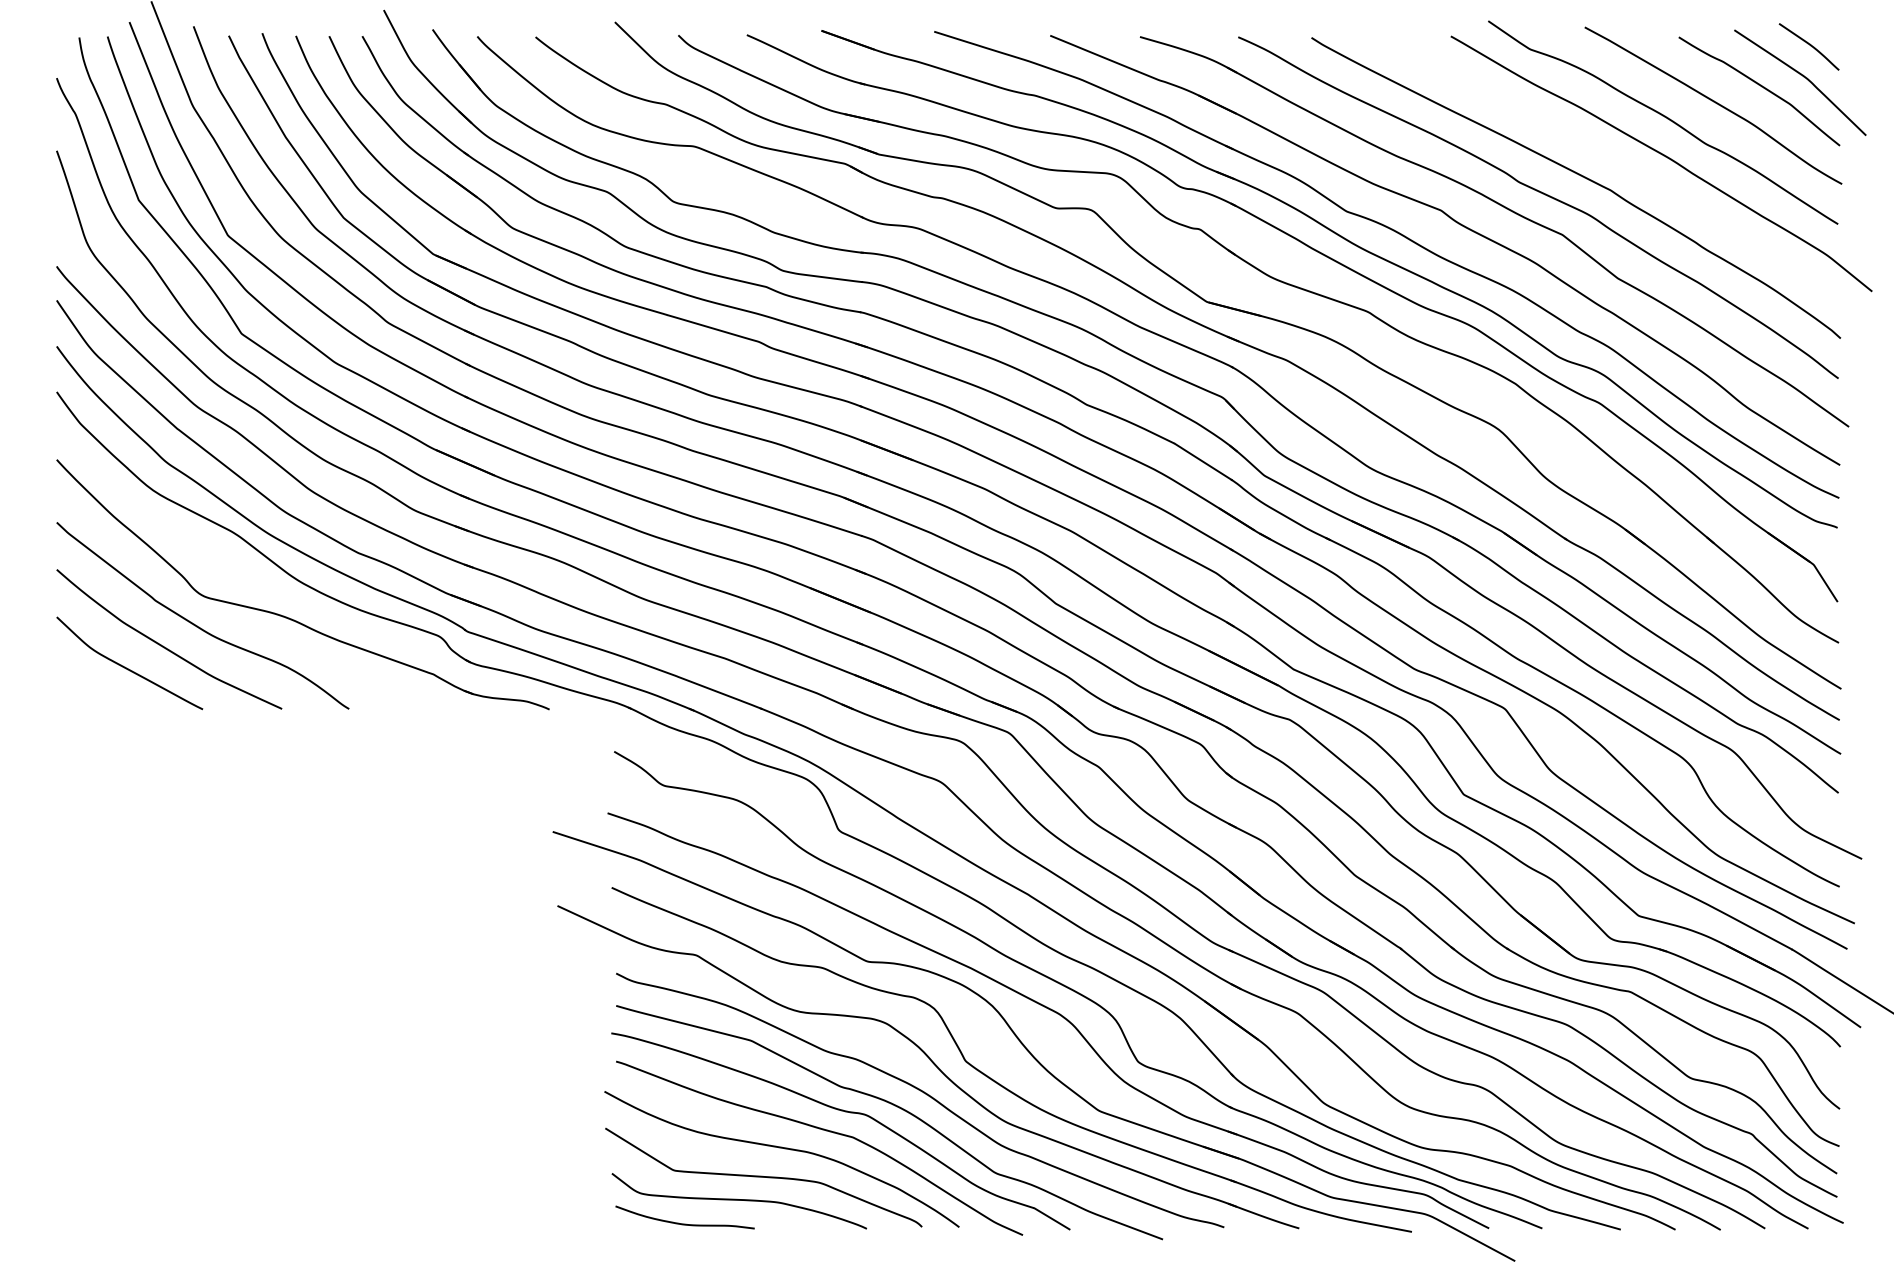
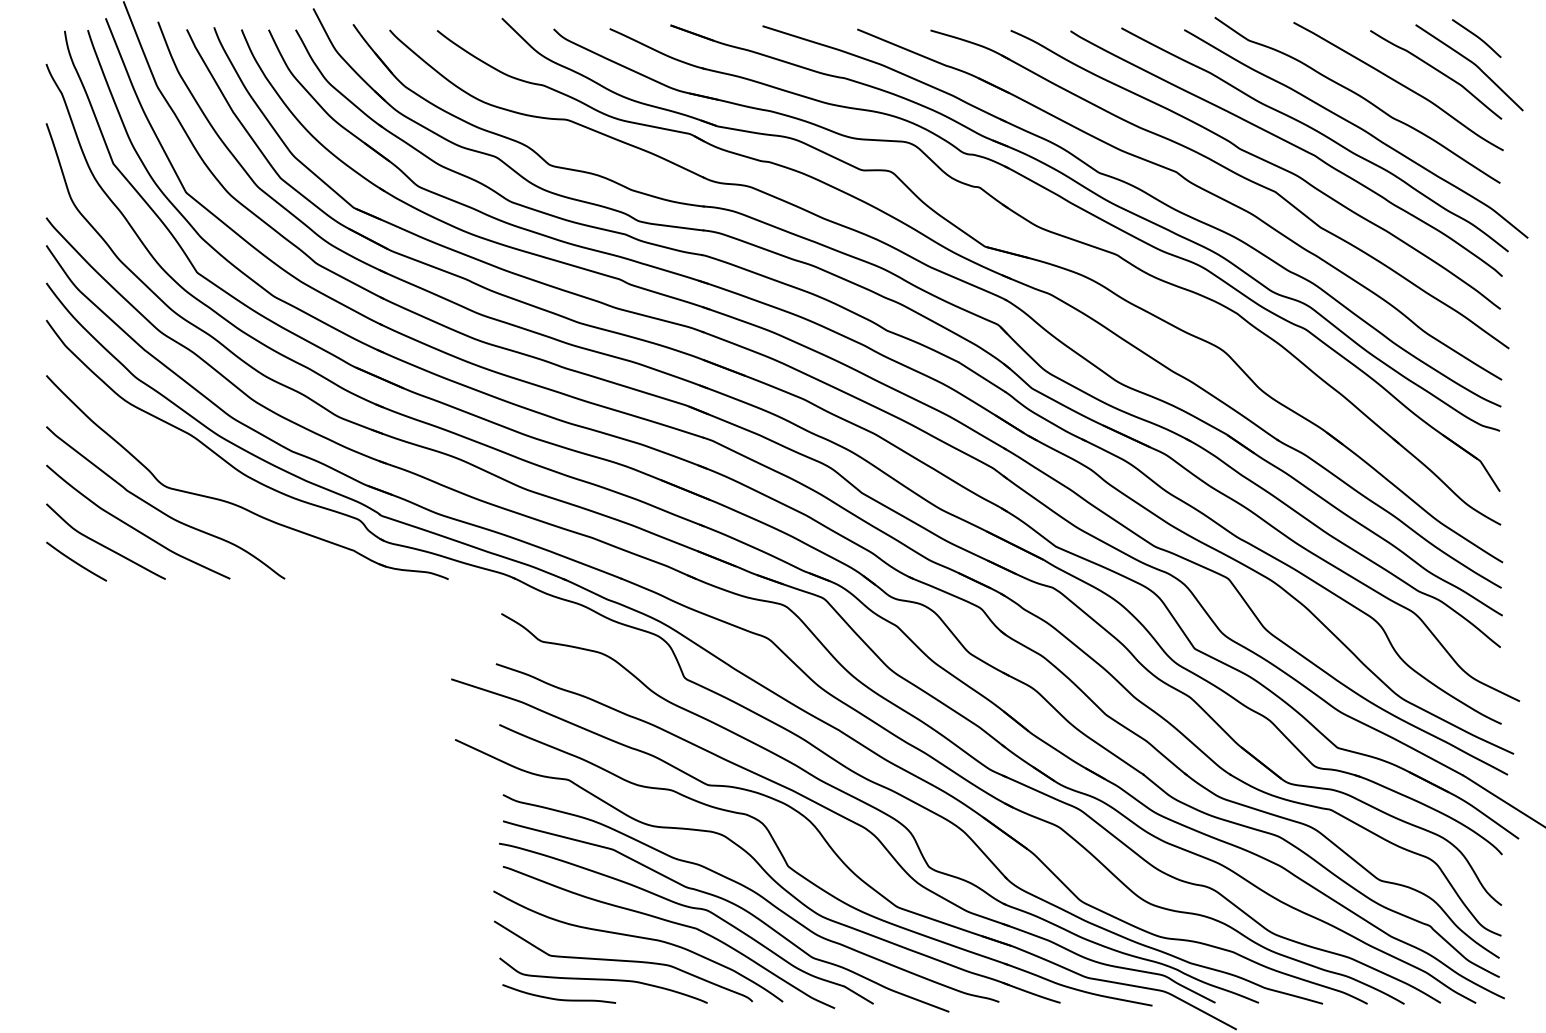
curve: (1616, 163) -> (1319, 133), added
curve: (92, 687) -> (75, 561), added

